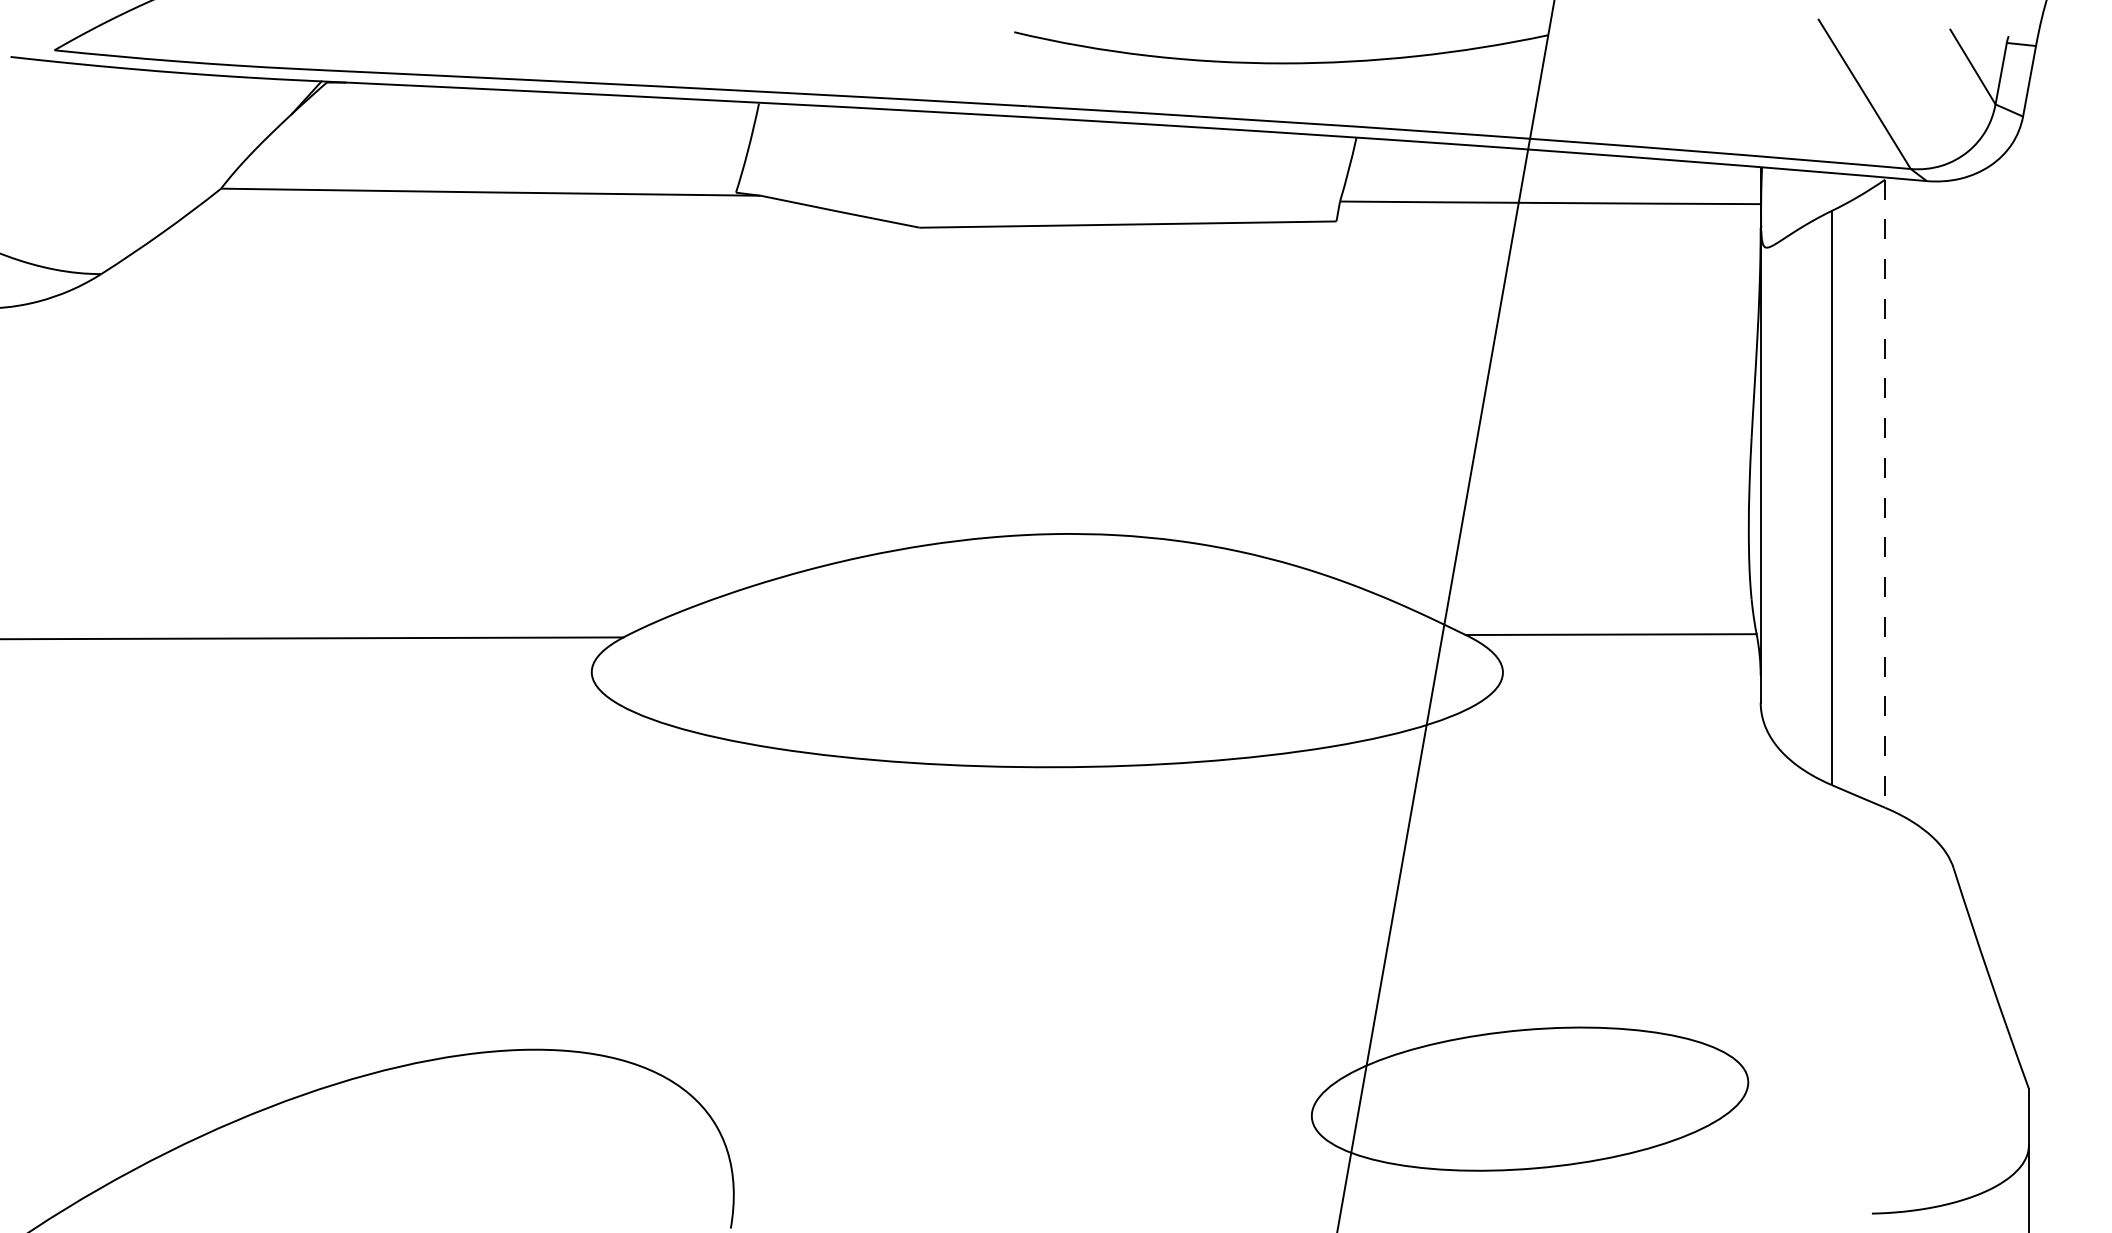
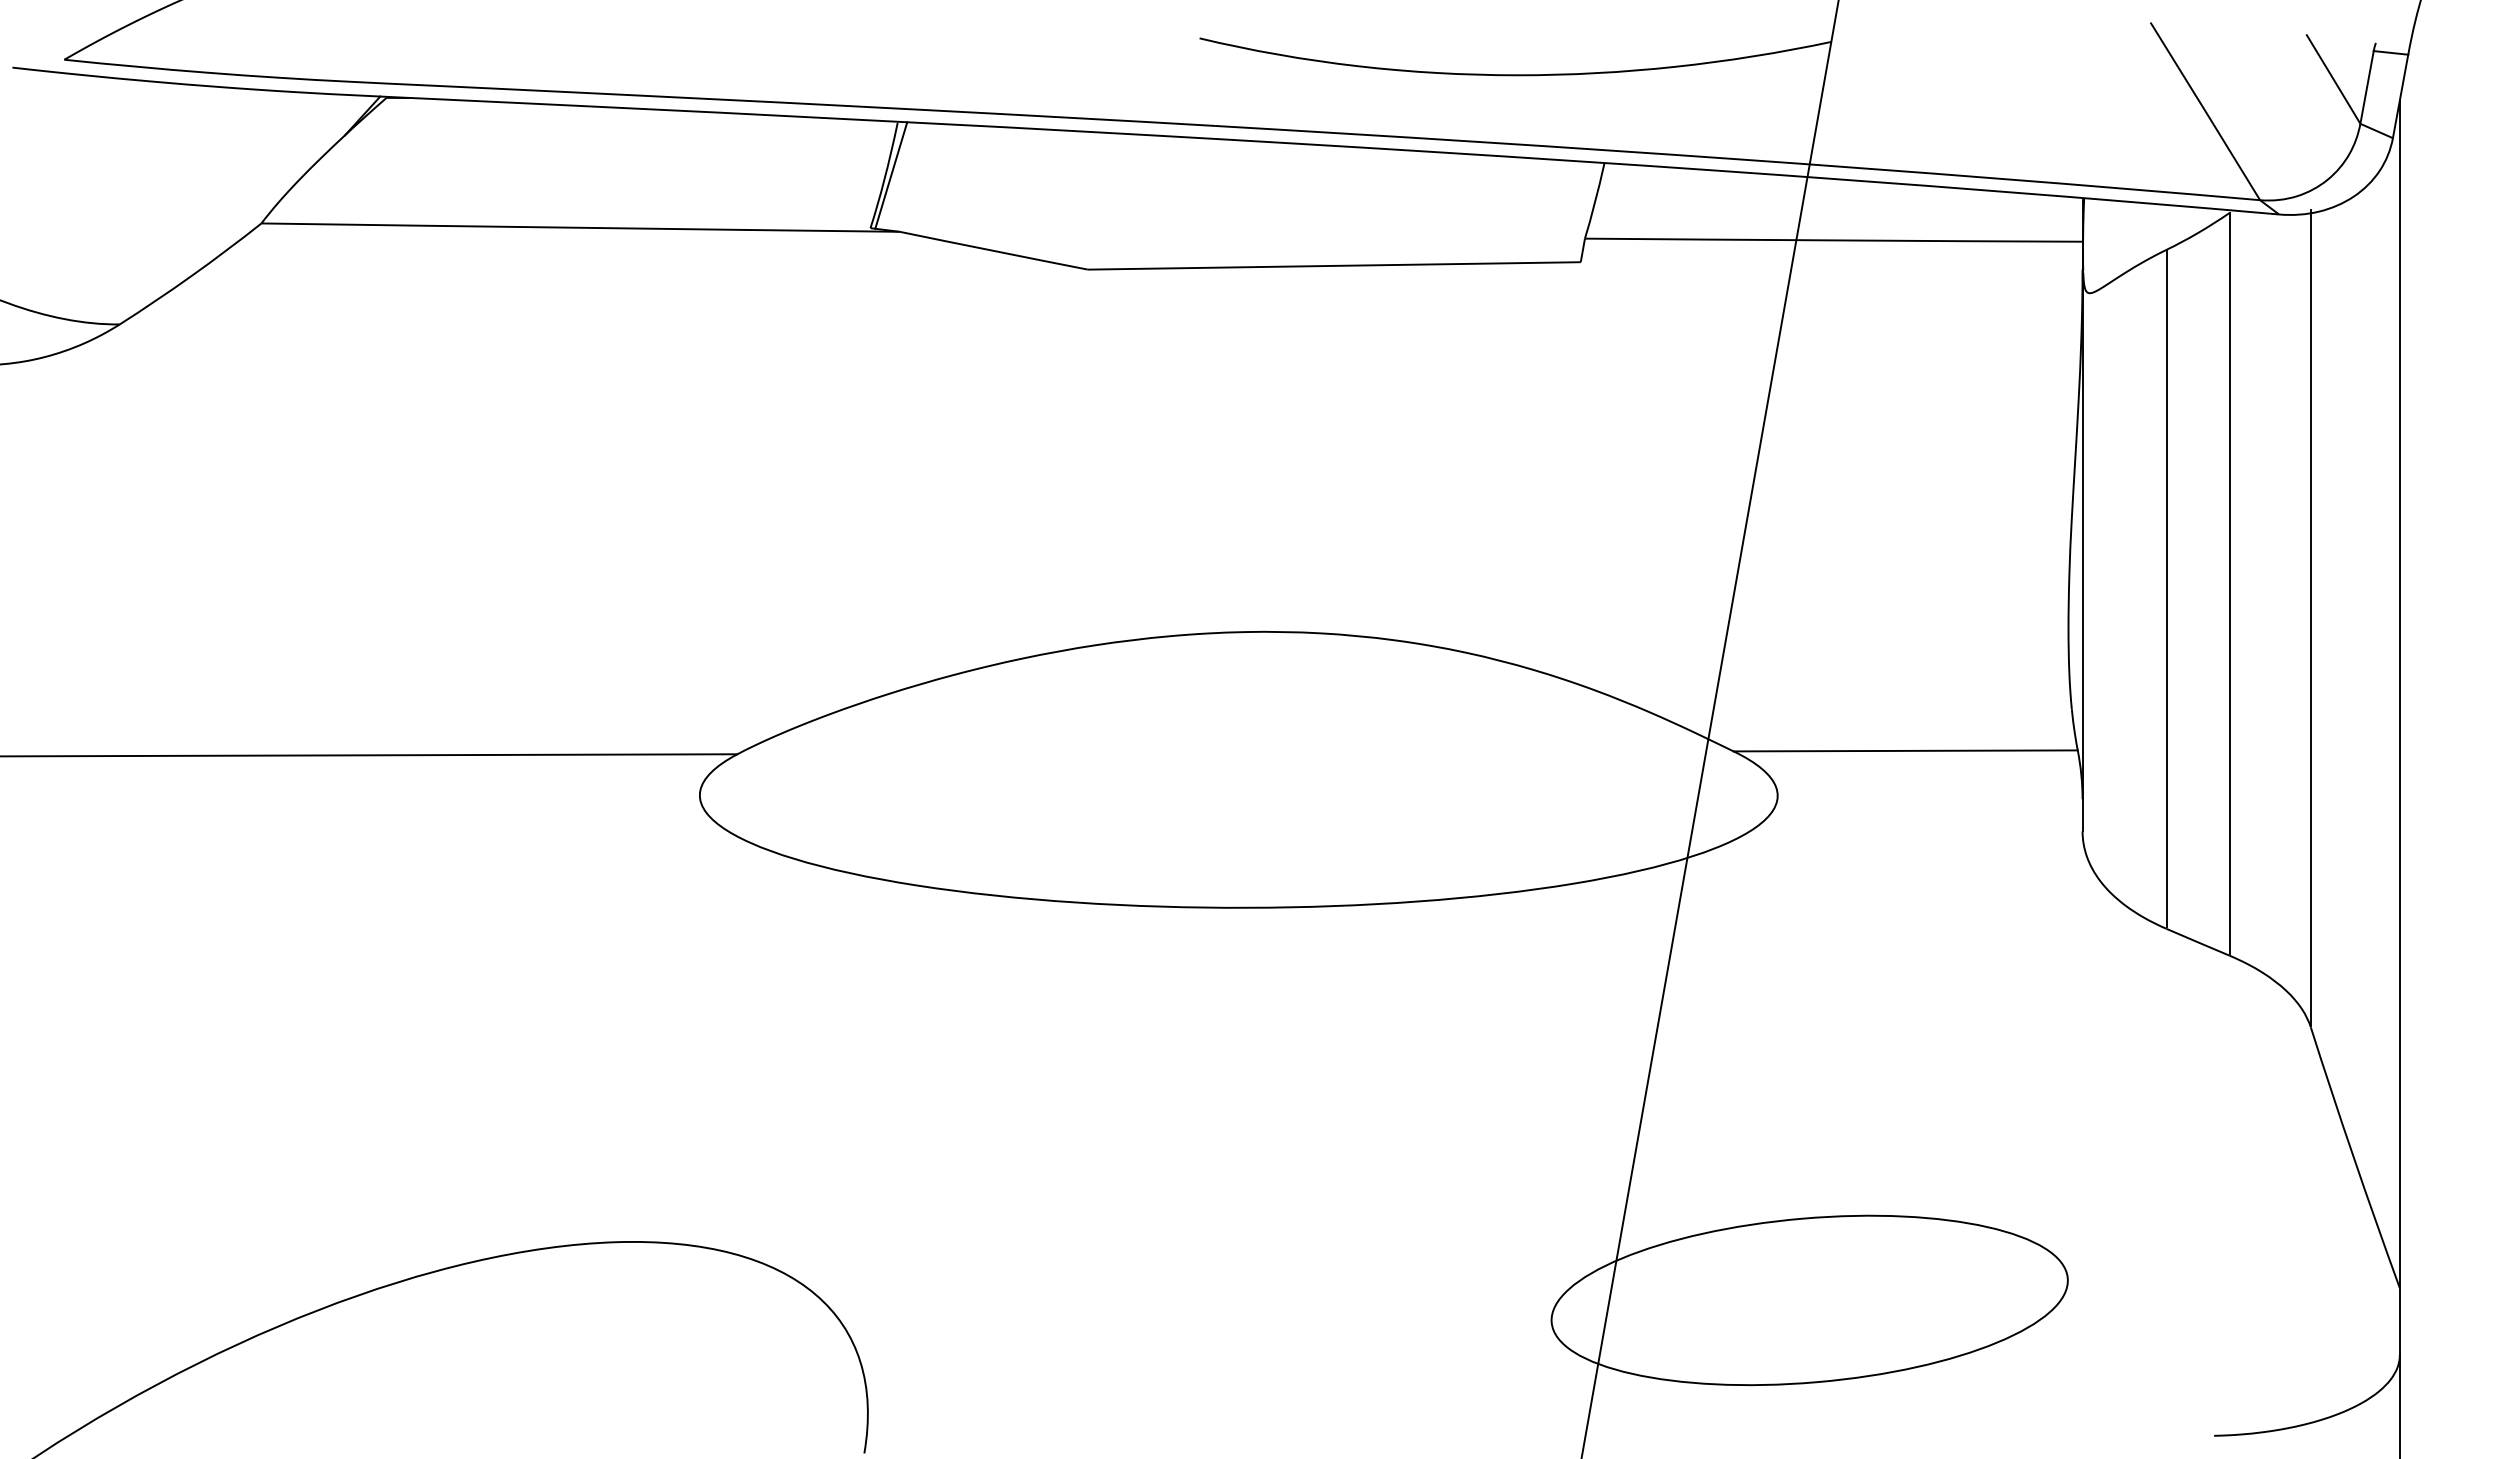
line: (753, 148) -> (891, 175), added
line: (1884, 493) -> (2229, 583), dashed -> solid
line: (1953, 521) -> (2310, 617), added
line: (2028, 586) -> (2399, 693), added

